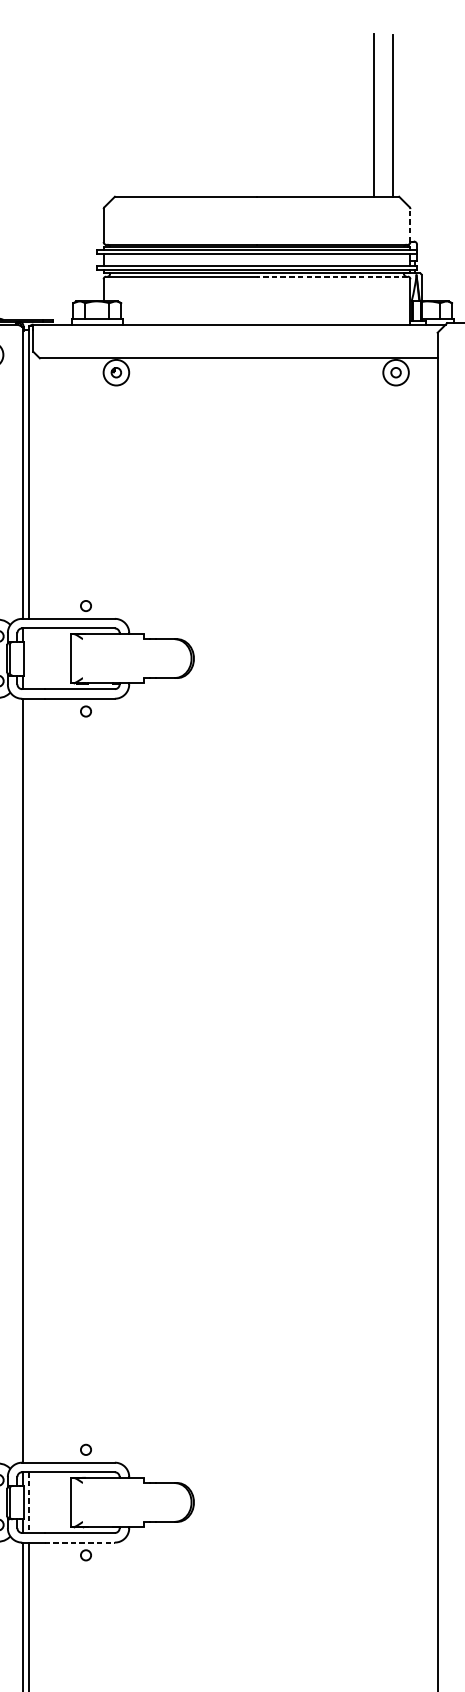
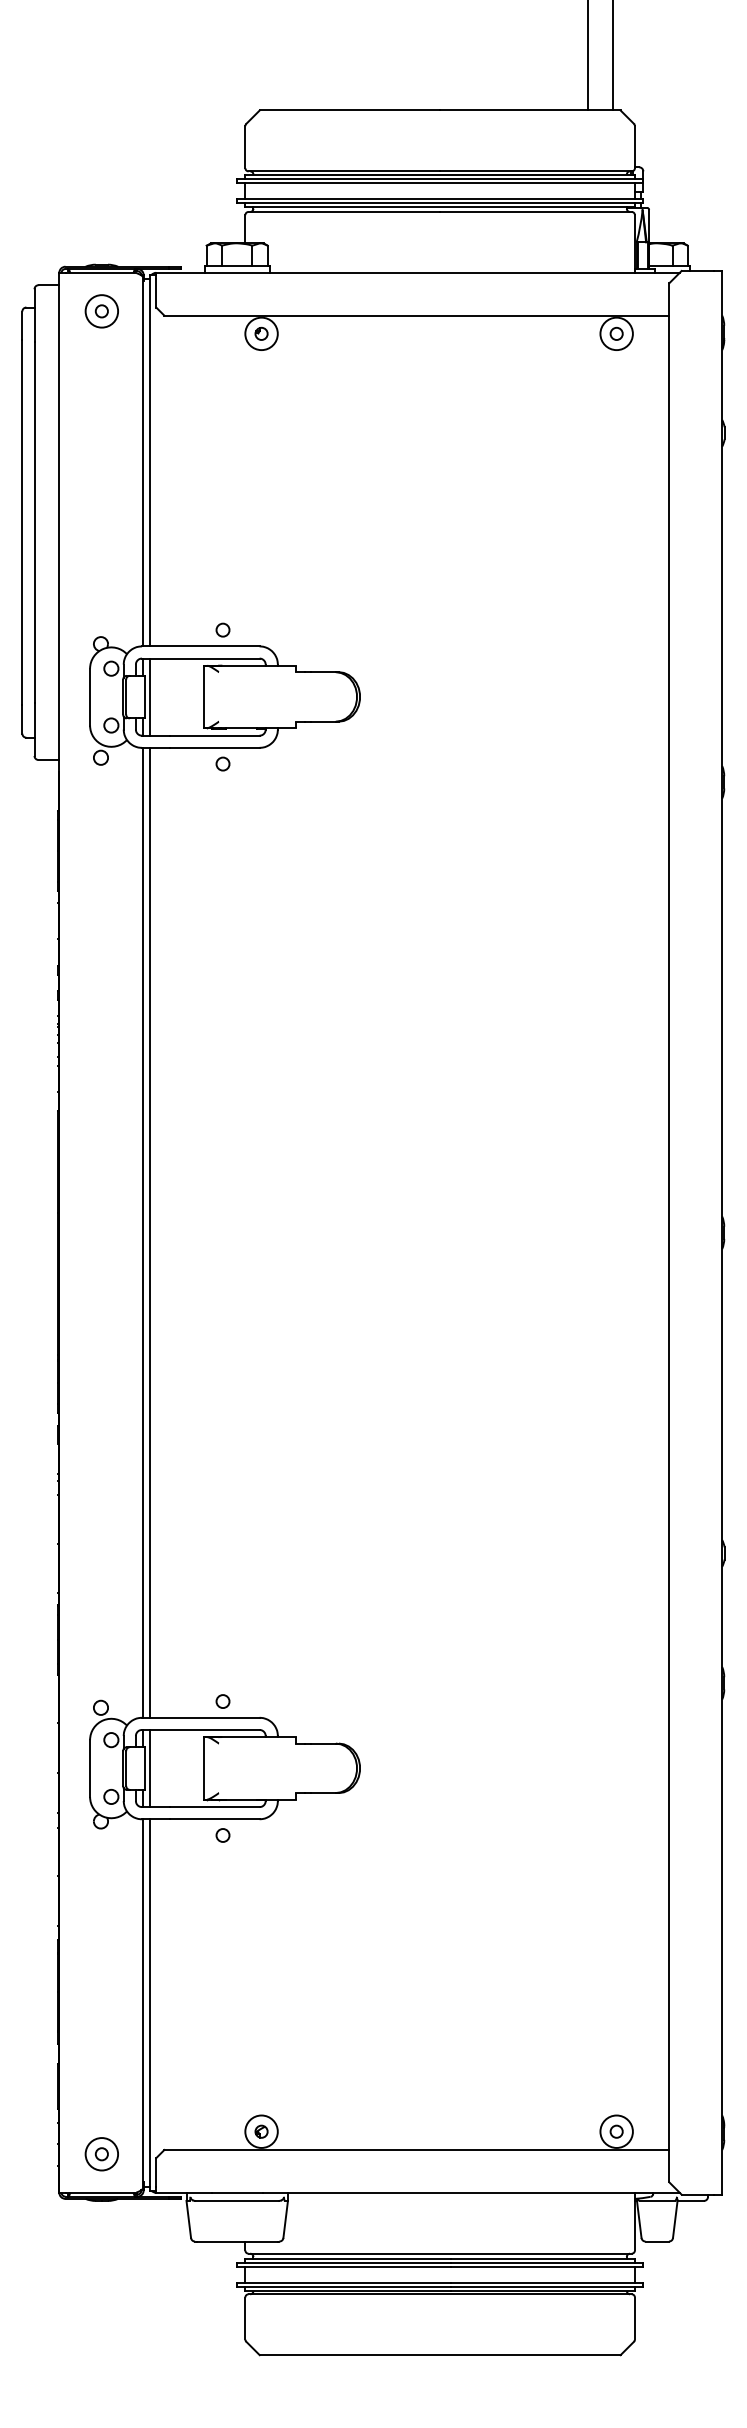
line: (410, 225) -> (634, 147), dashed -> solid
line: (332, 276) -> (535, 211), dashed -> solid
line: (28, 658) -> (149, 696), added
line: (28, 1080) -> (149, 1232), added
line: (28, 1502) -> (149, 1768), dashed -> solid
line: (79, 1542) -> (214, 1819), dashed -> solid

